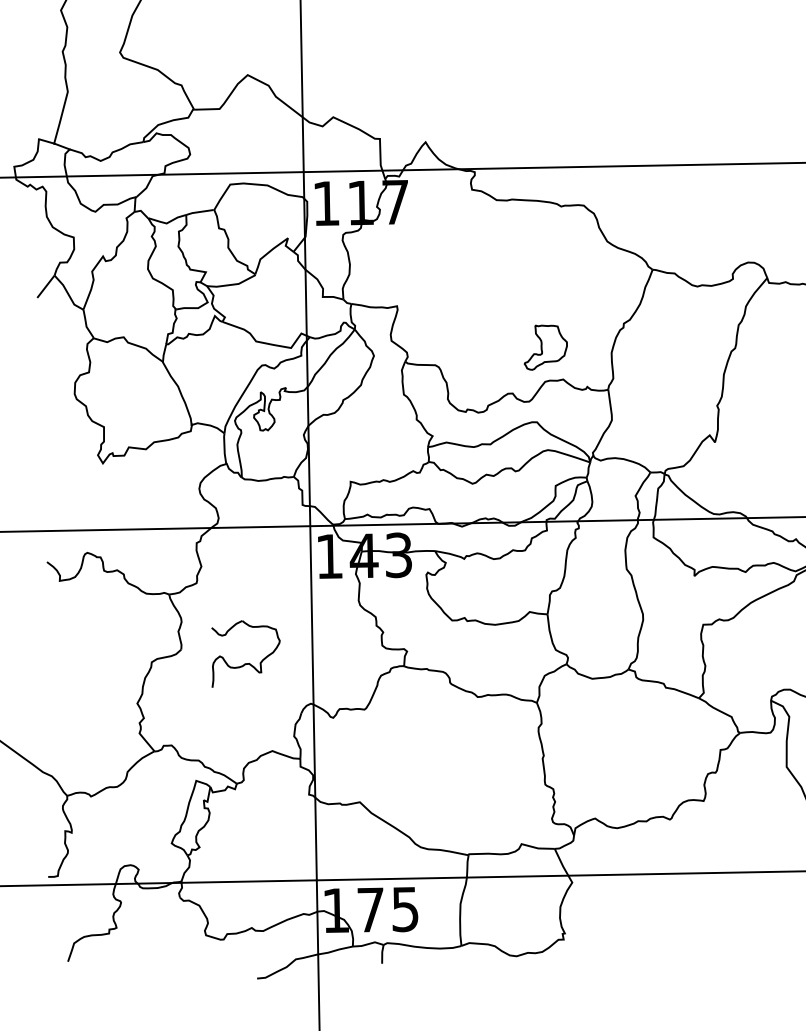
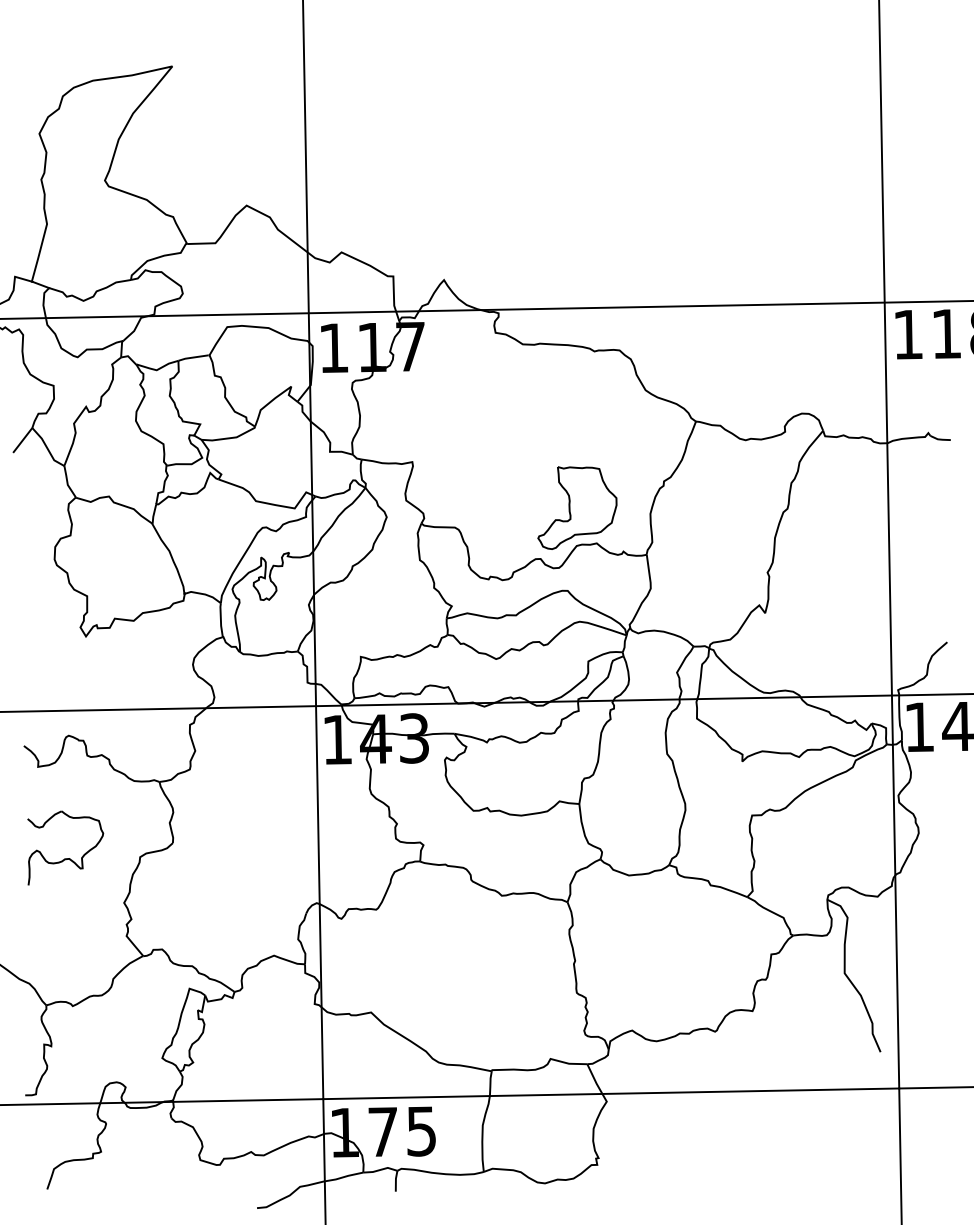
part: (545, 347) -> (577, 507), size x1.67
part: (245, 663) -> (65, 858), moved

